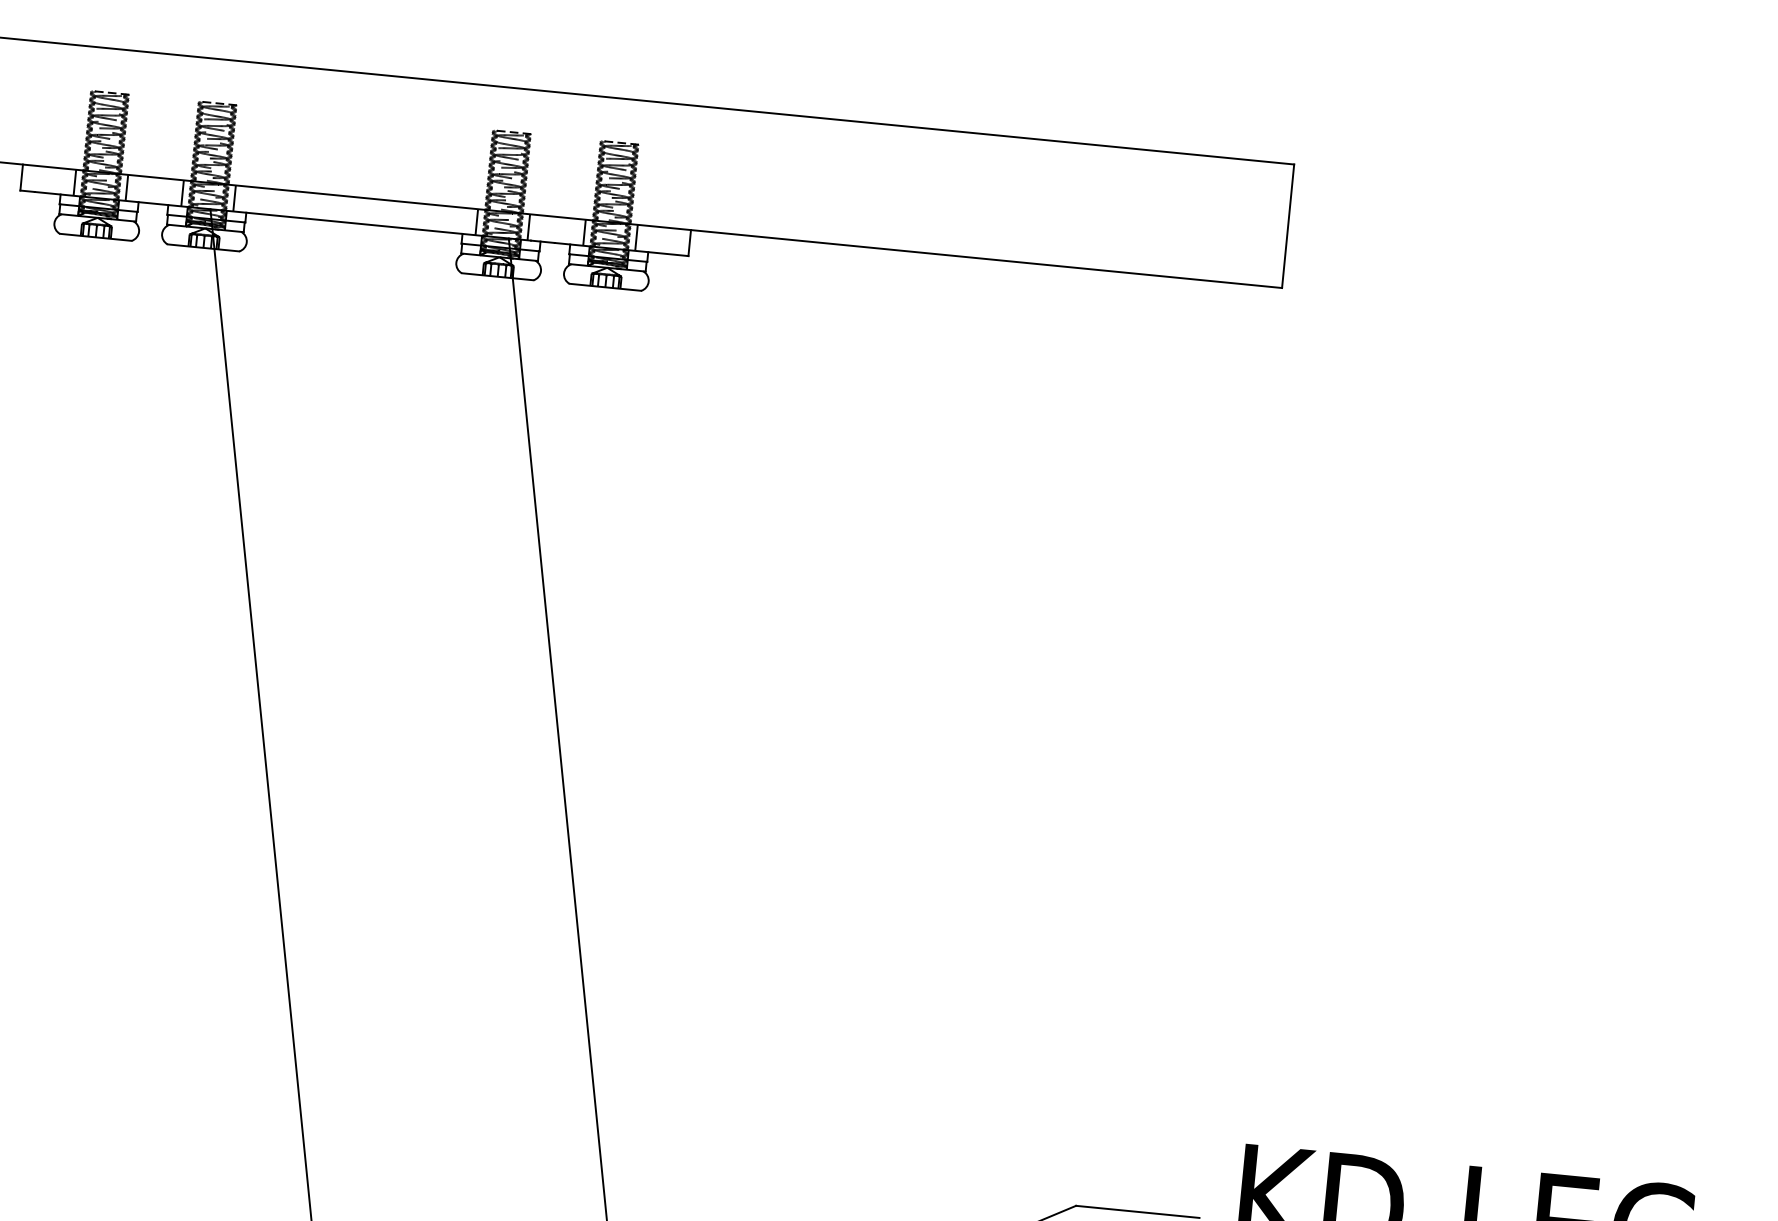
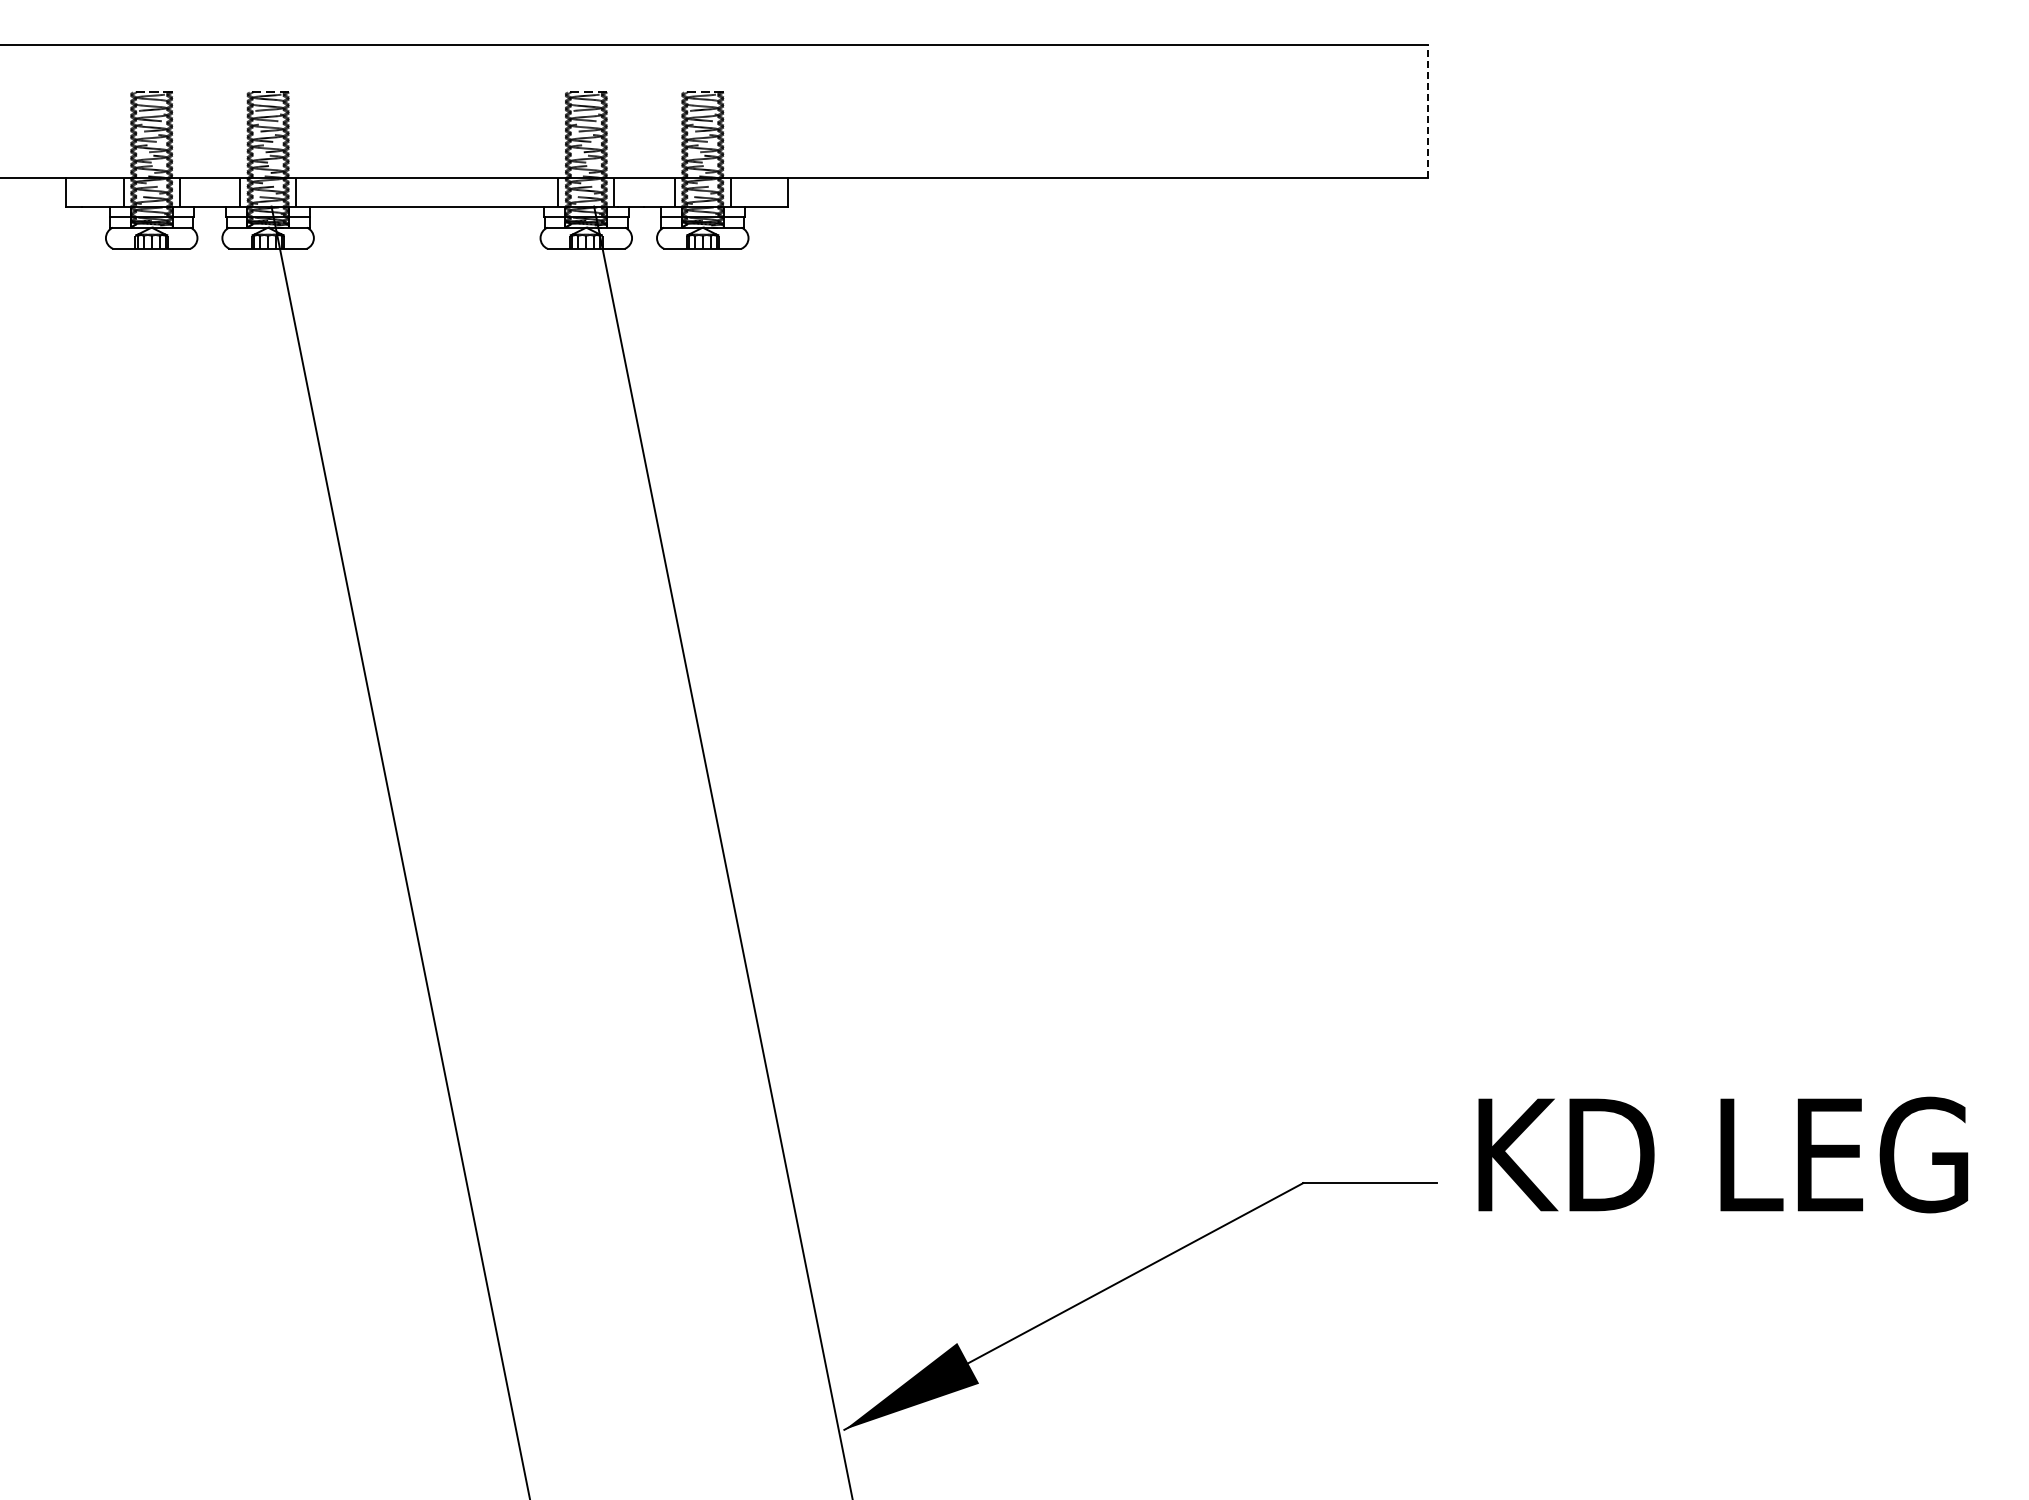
line: (1288, 226) -> (1427, 111), solid -> dashed

